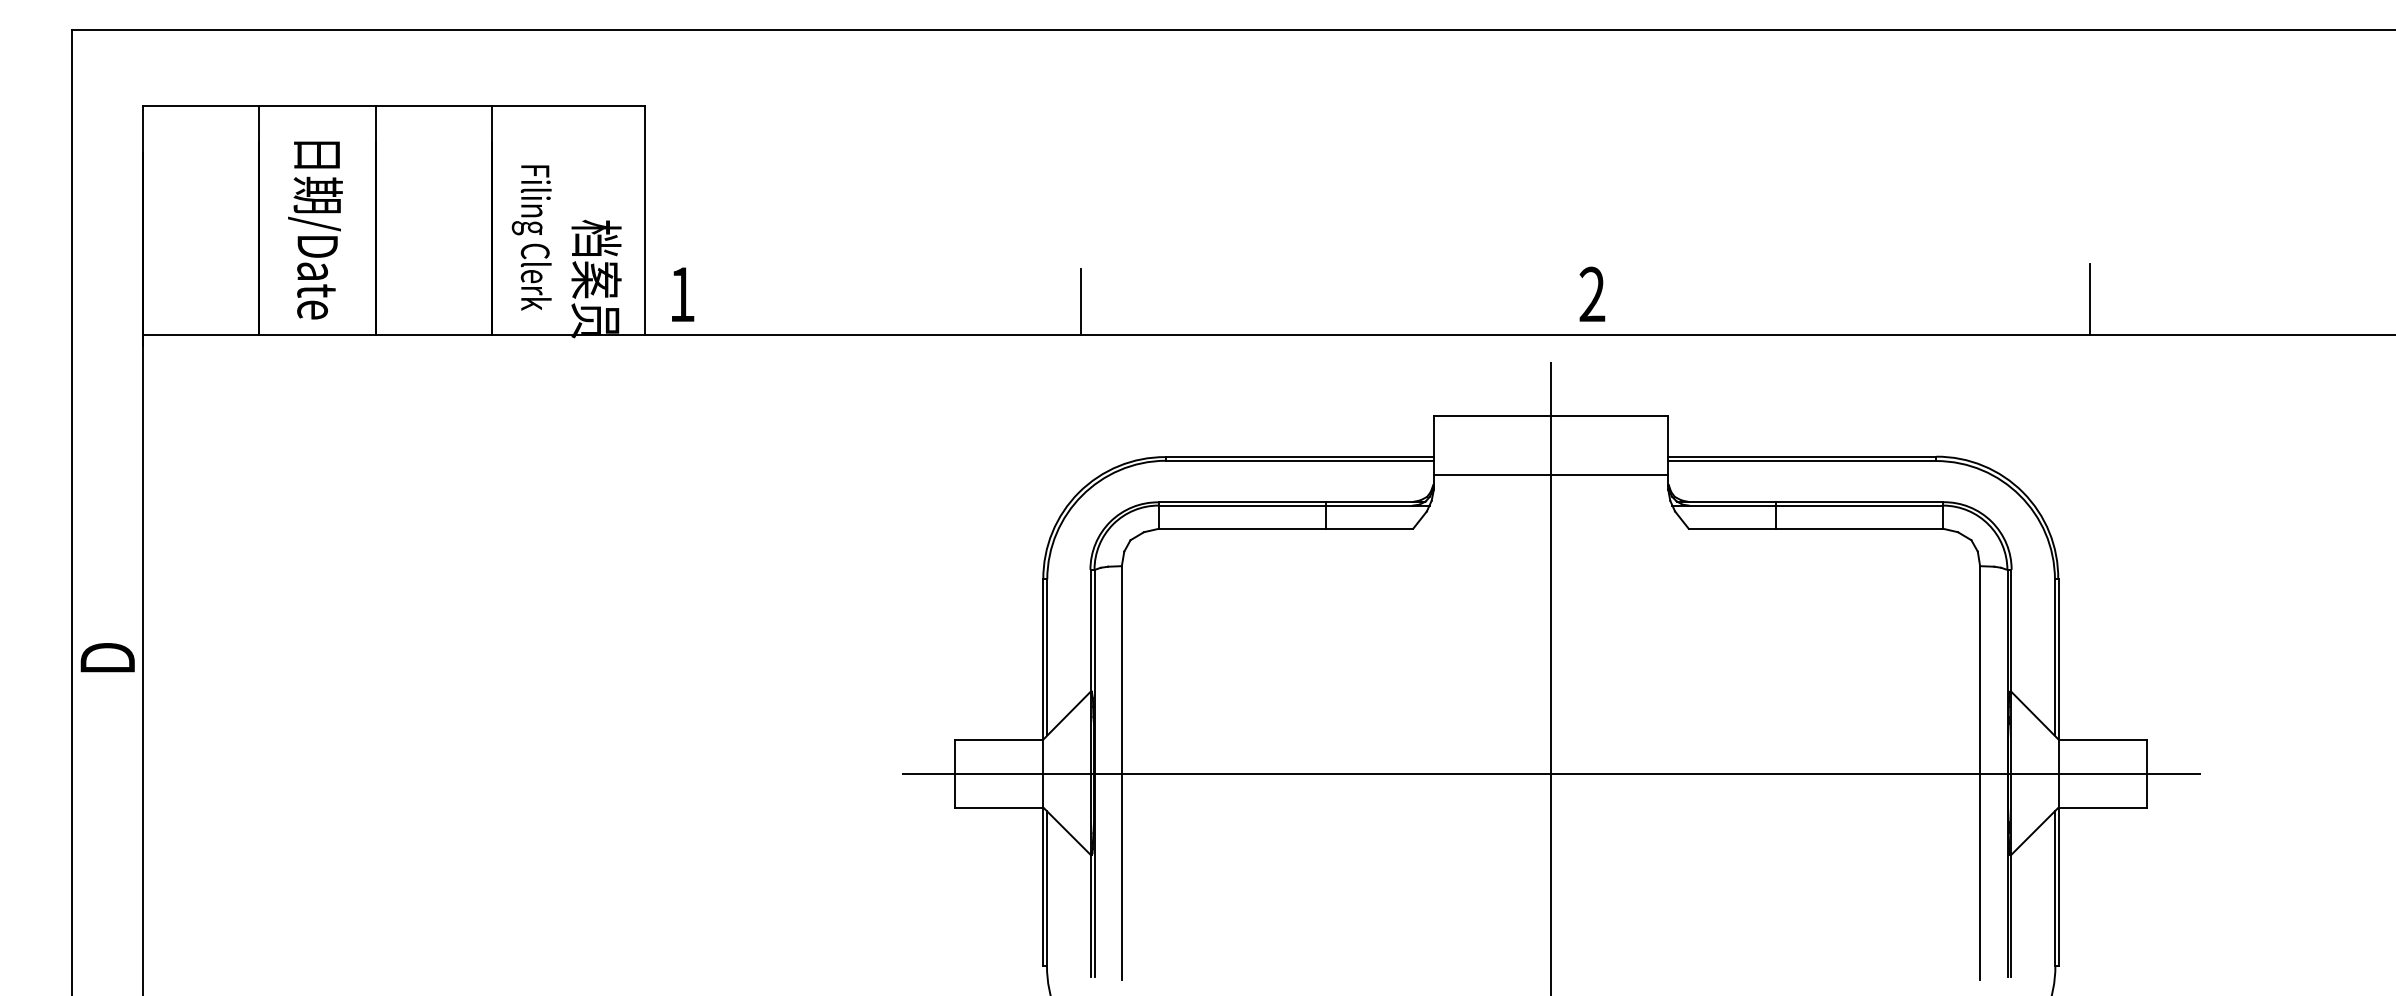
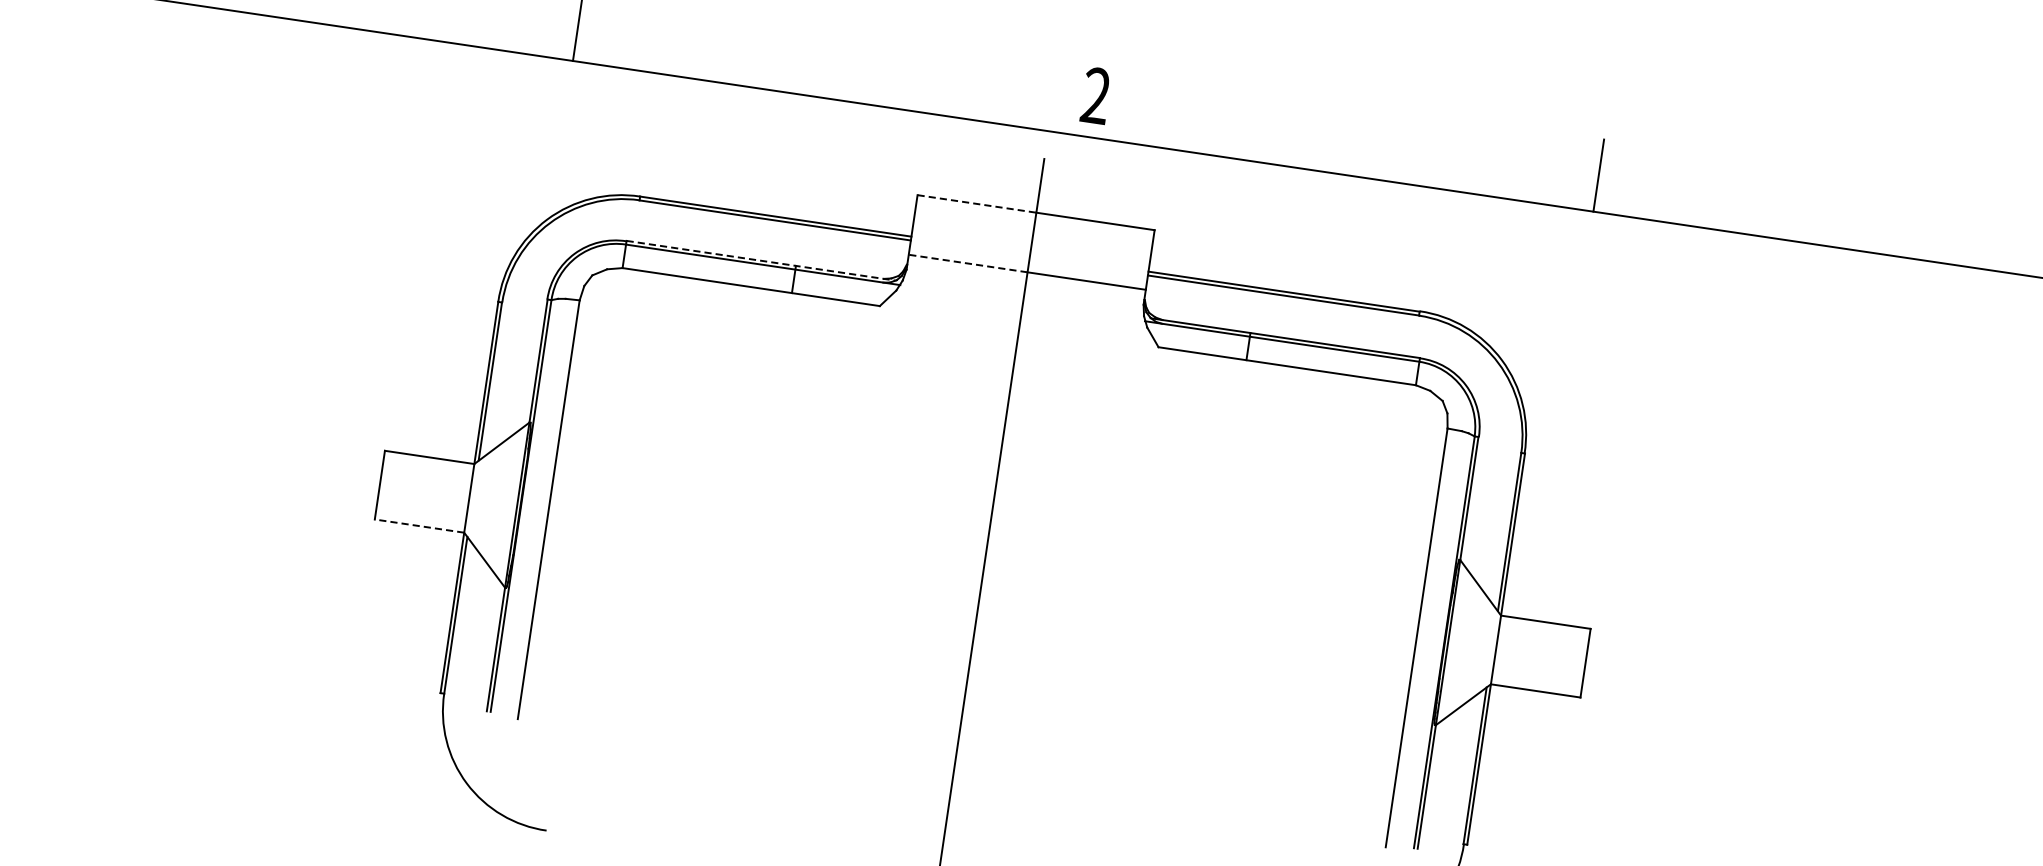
line: (1492, 416) -> (976, 204), solid -> dashed
line: (1492, 475) -> (968, 264), solid -> dashed
line: (1292, 501) -> (761, 260), solid -> dashed
line: (1550, 773) -> (982, 574), removed
line: (998, 807) -> (418, 525), solid -> dashed

